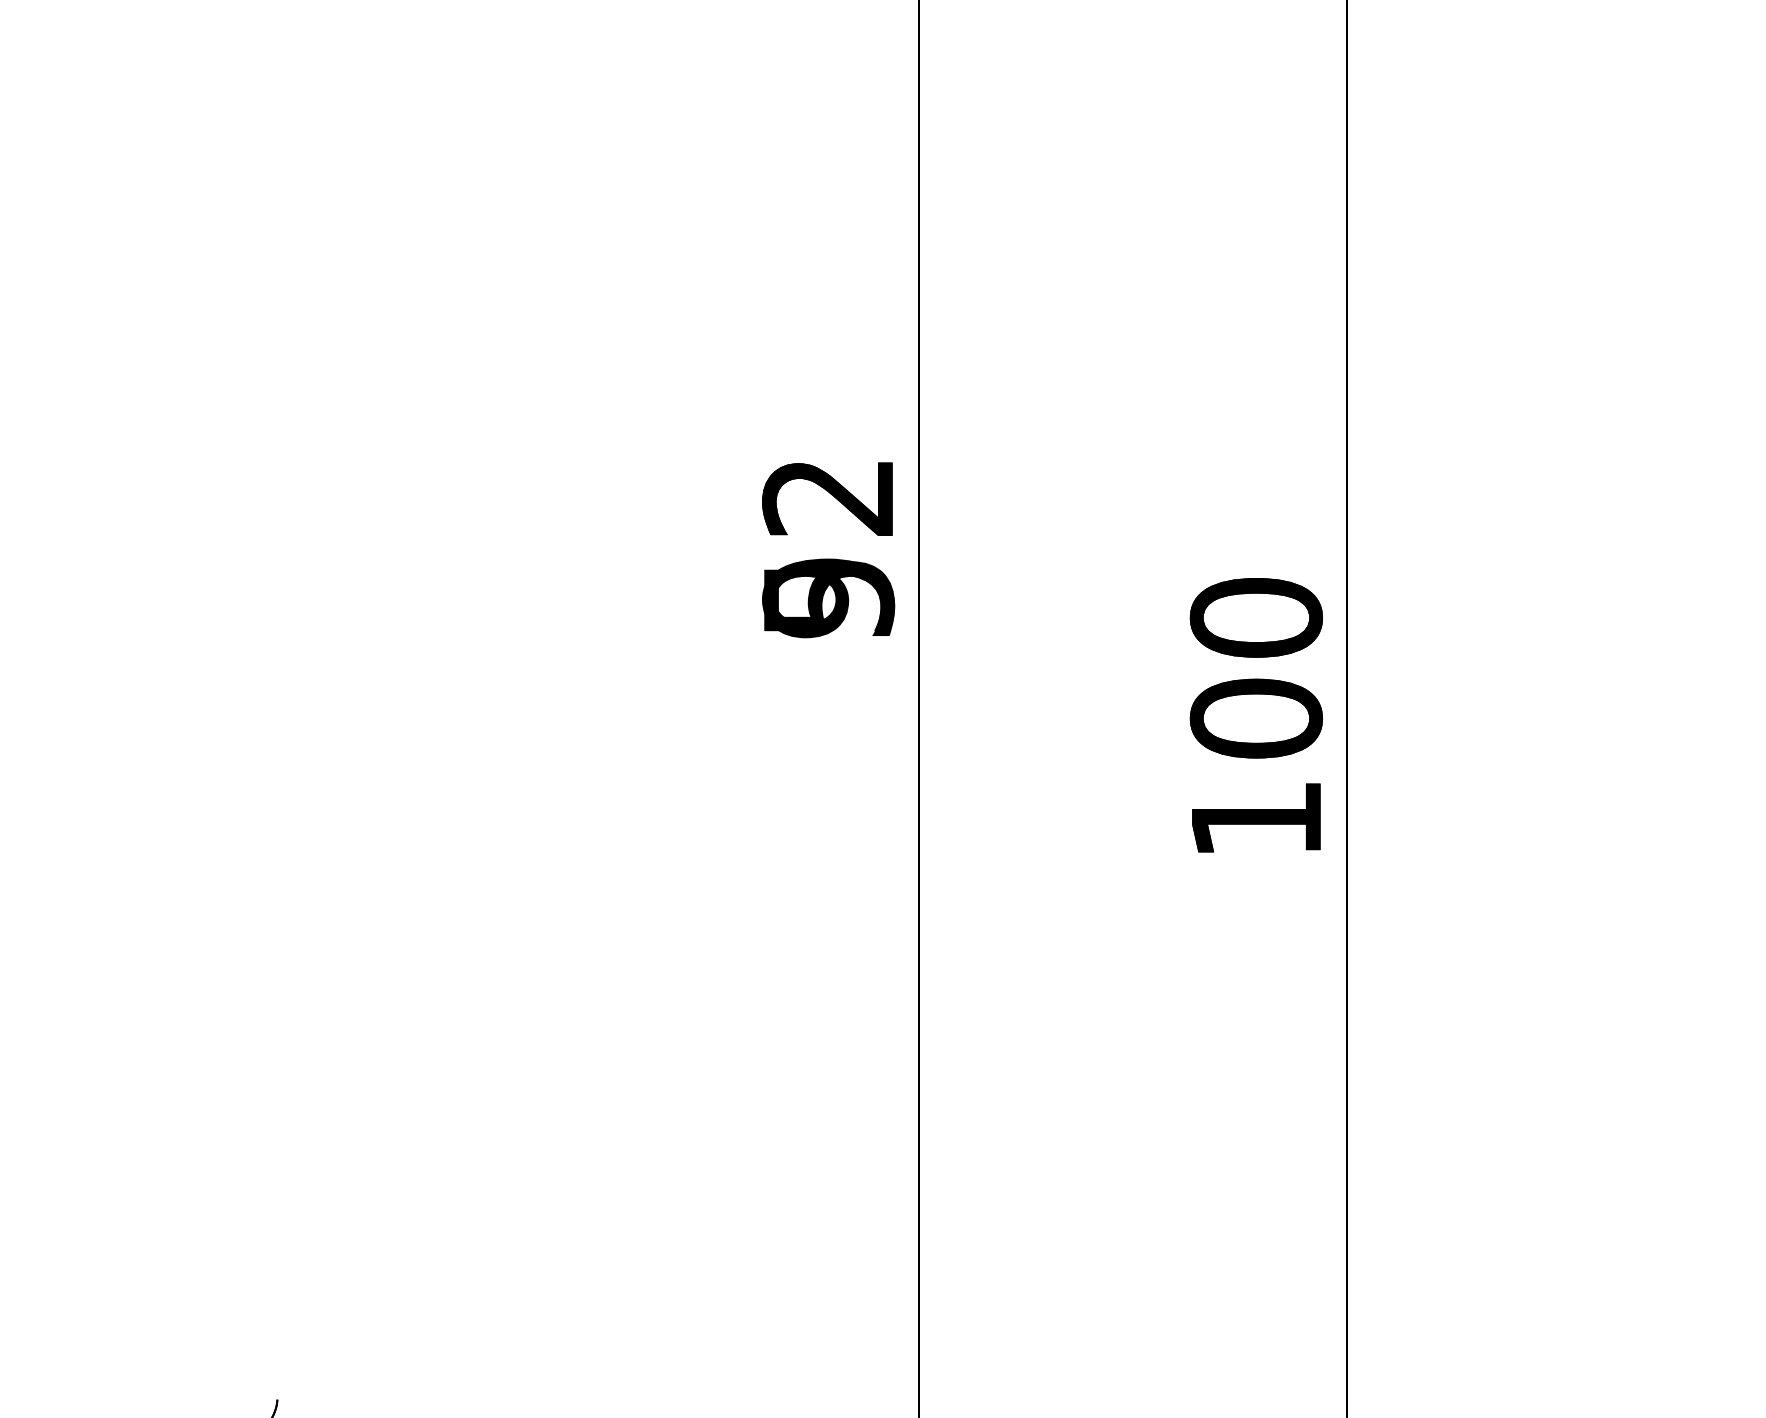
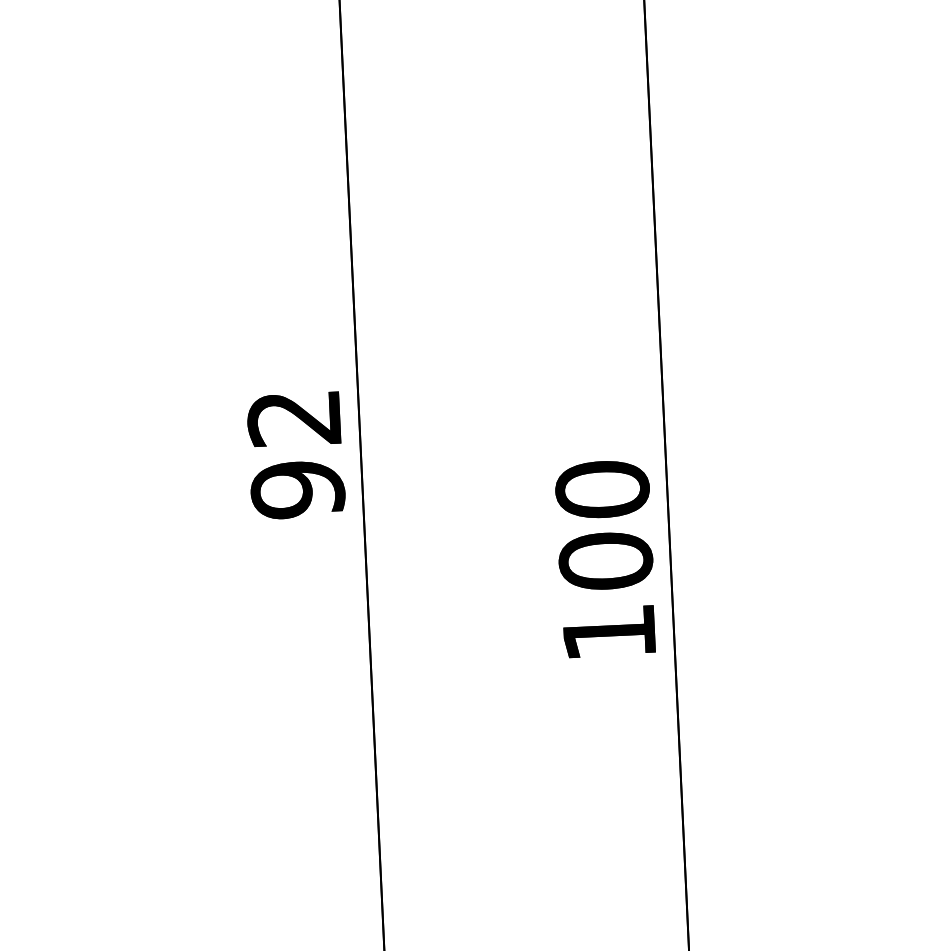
text: (828, 598) -> (297, 490), 52 -> 92

